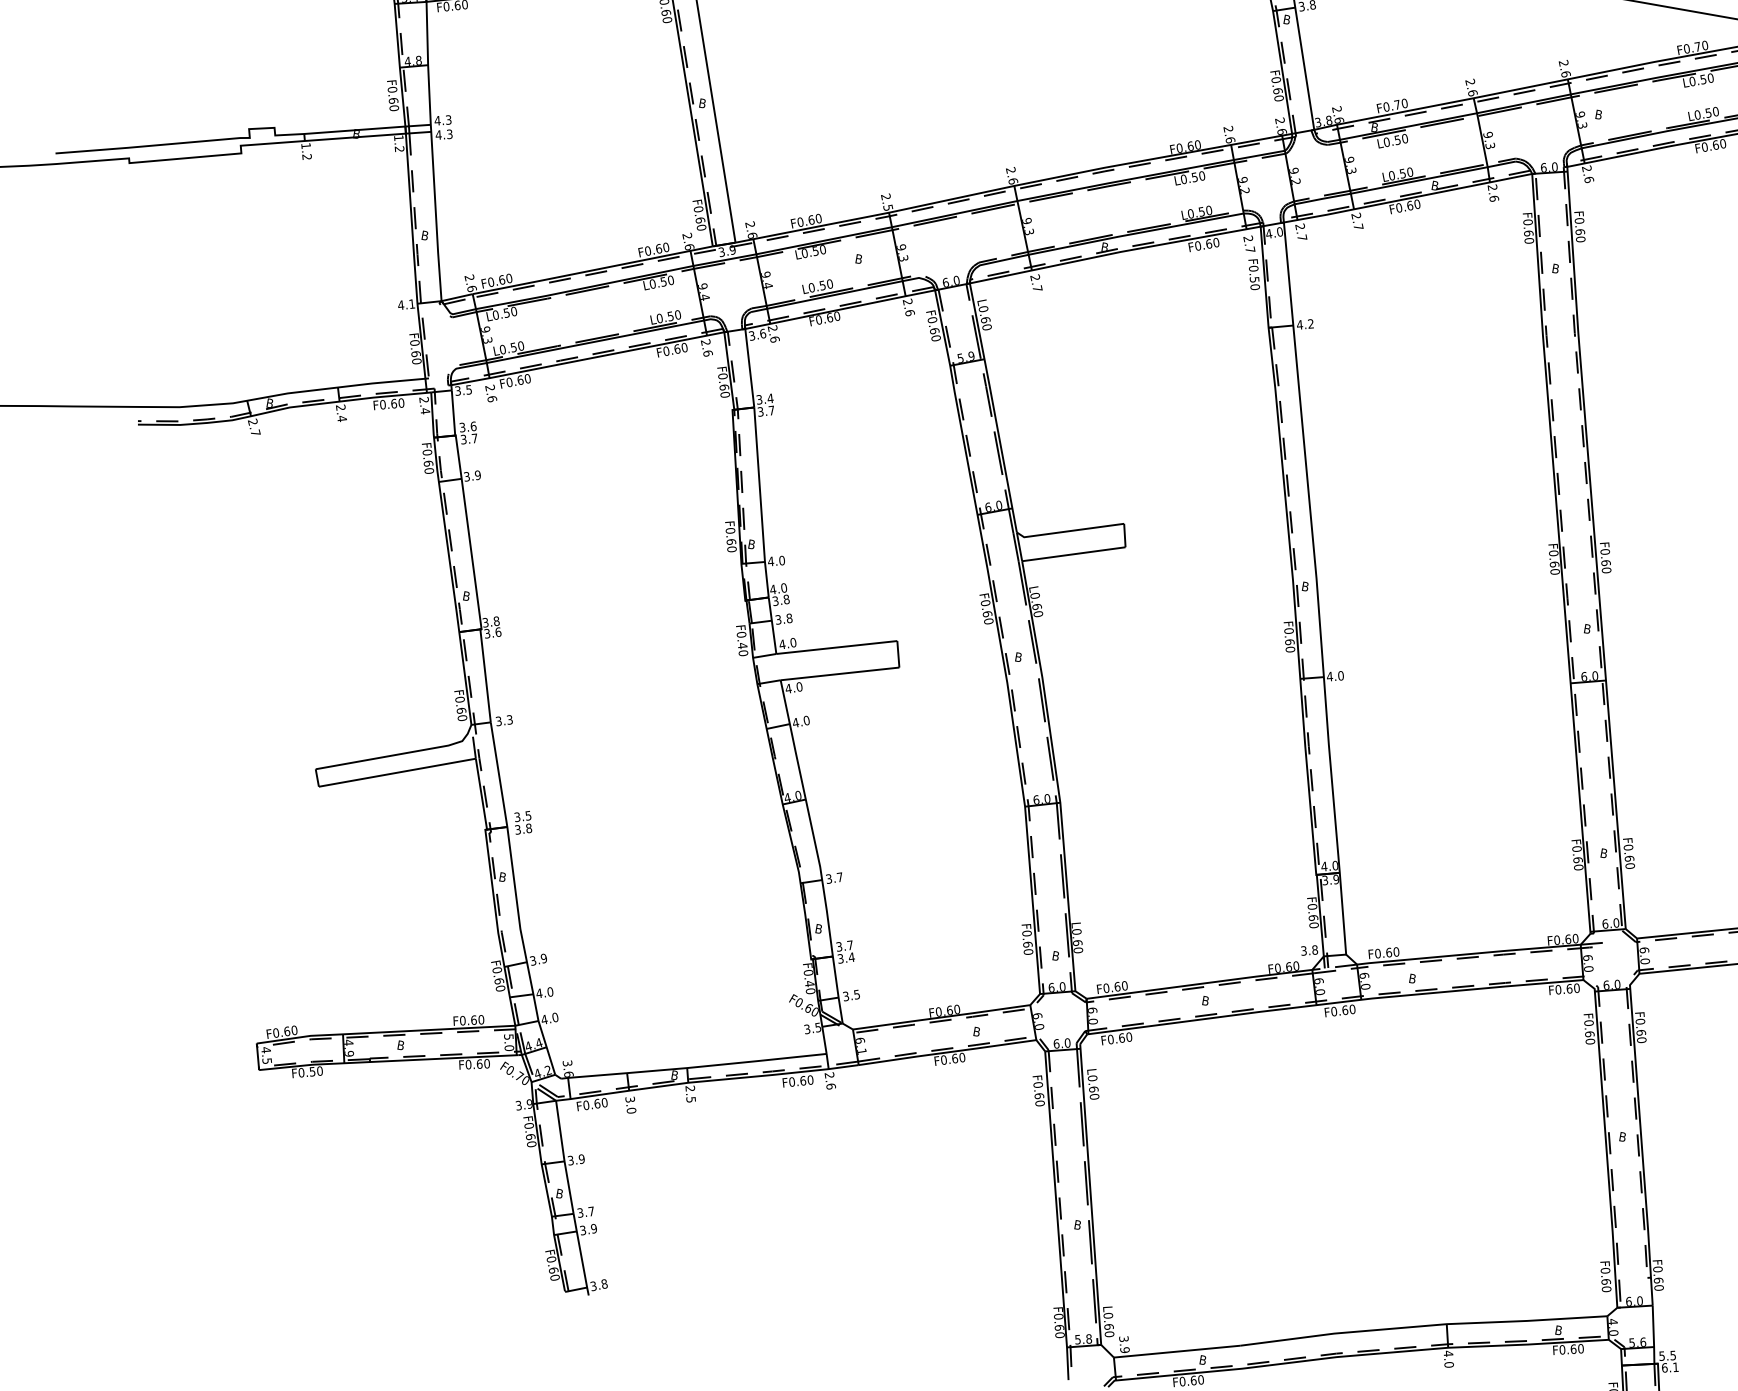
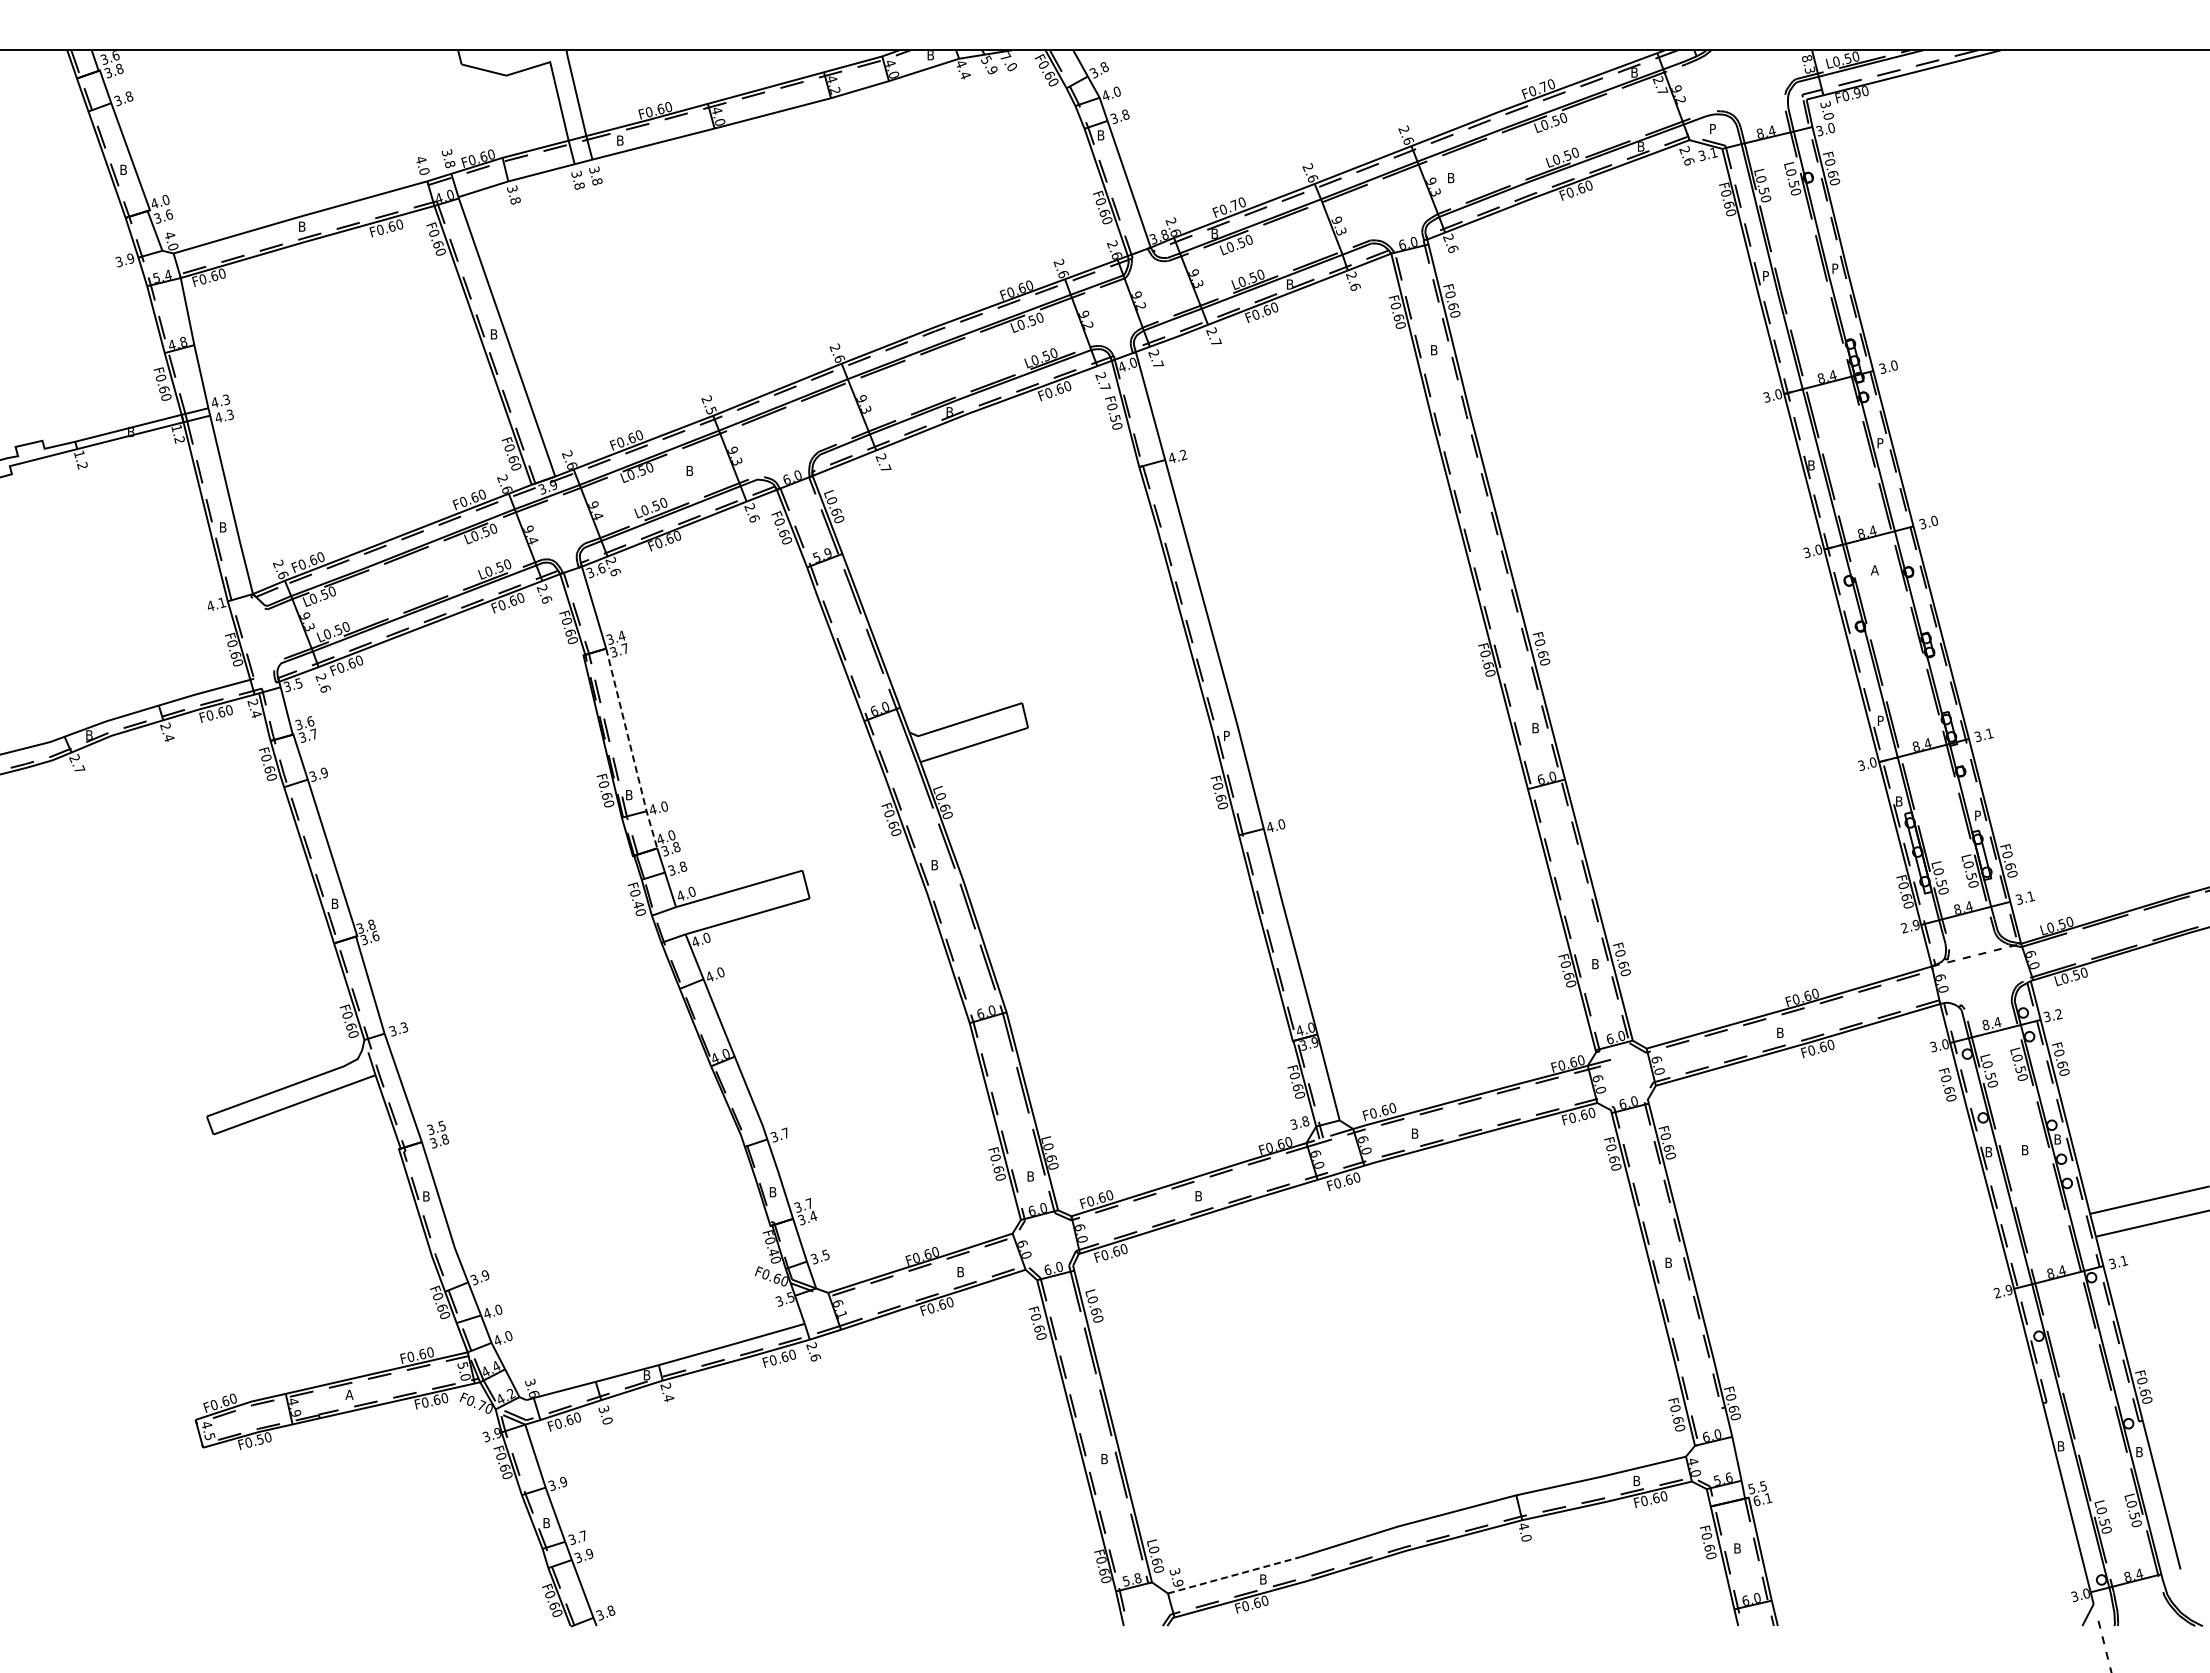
line: (761, 503) -> (631, 749), solid -> dashed
text: (1305, 587) -> (1227, 736), B -> P
text: (400, 1045) -> (349, 1394), B -> A
text: (690, 1099) -> (668, 1397), 2.5 -> 2.4
line: (1177, 1351) -> (1234, 1575), solid -> dashed

